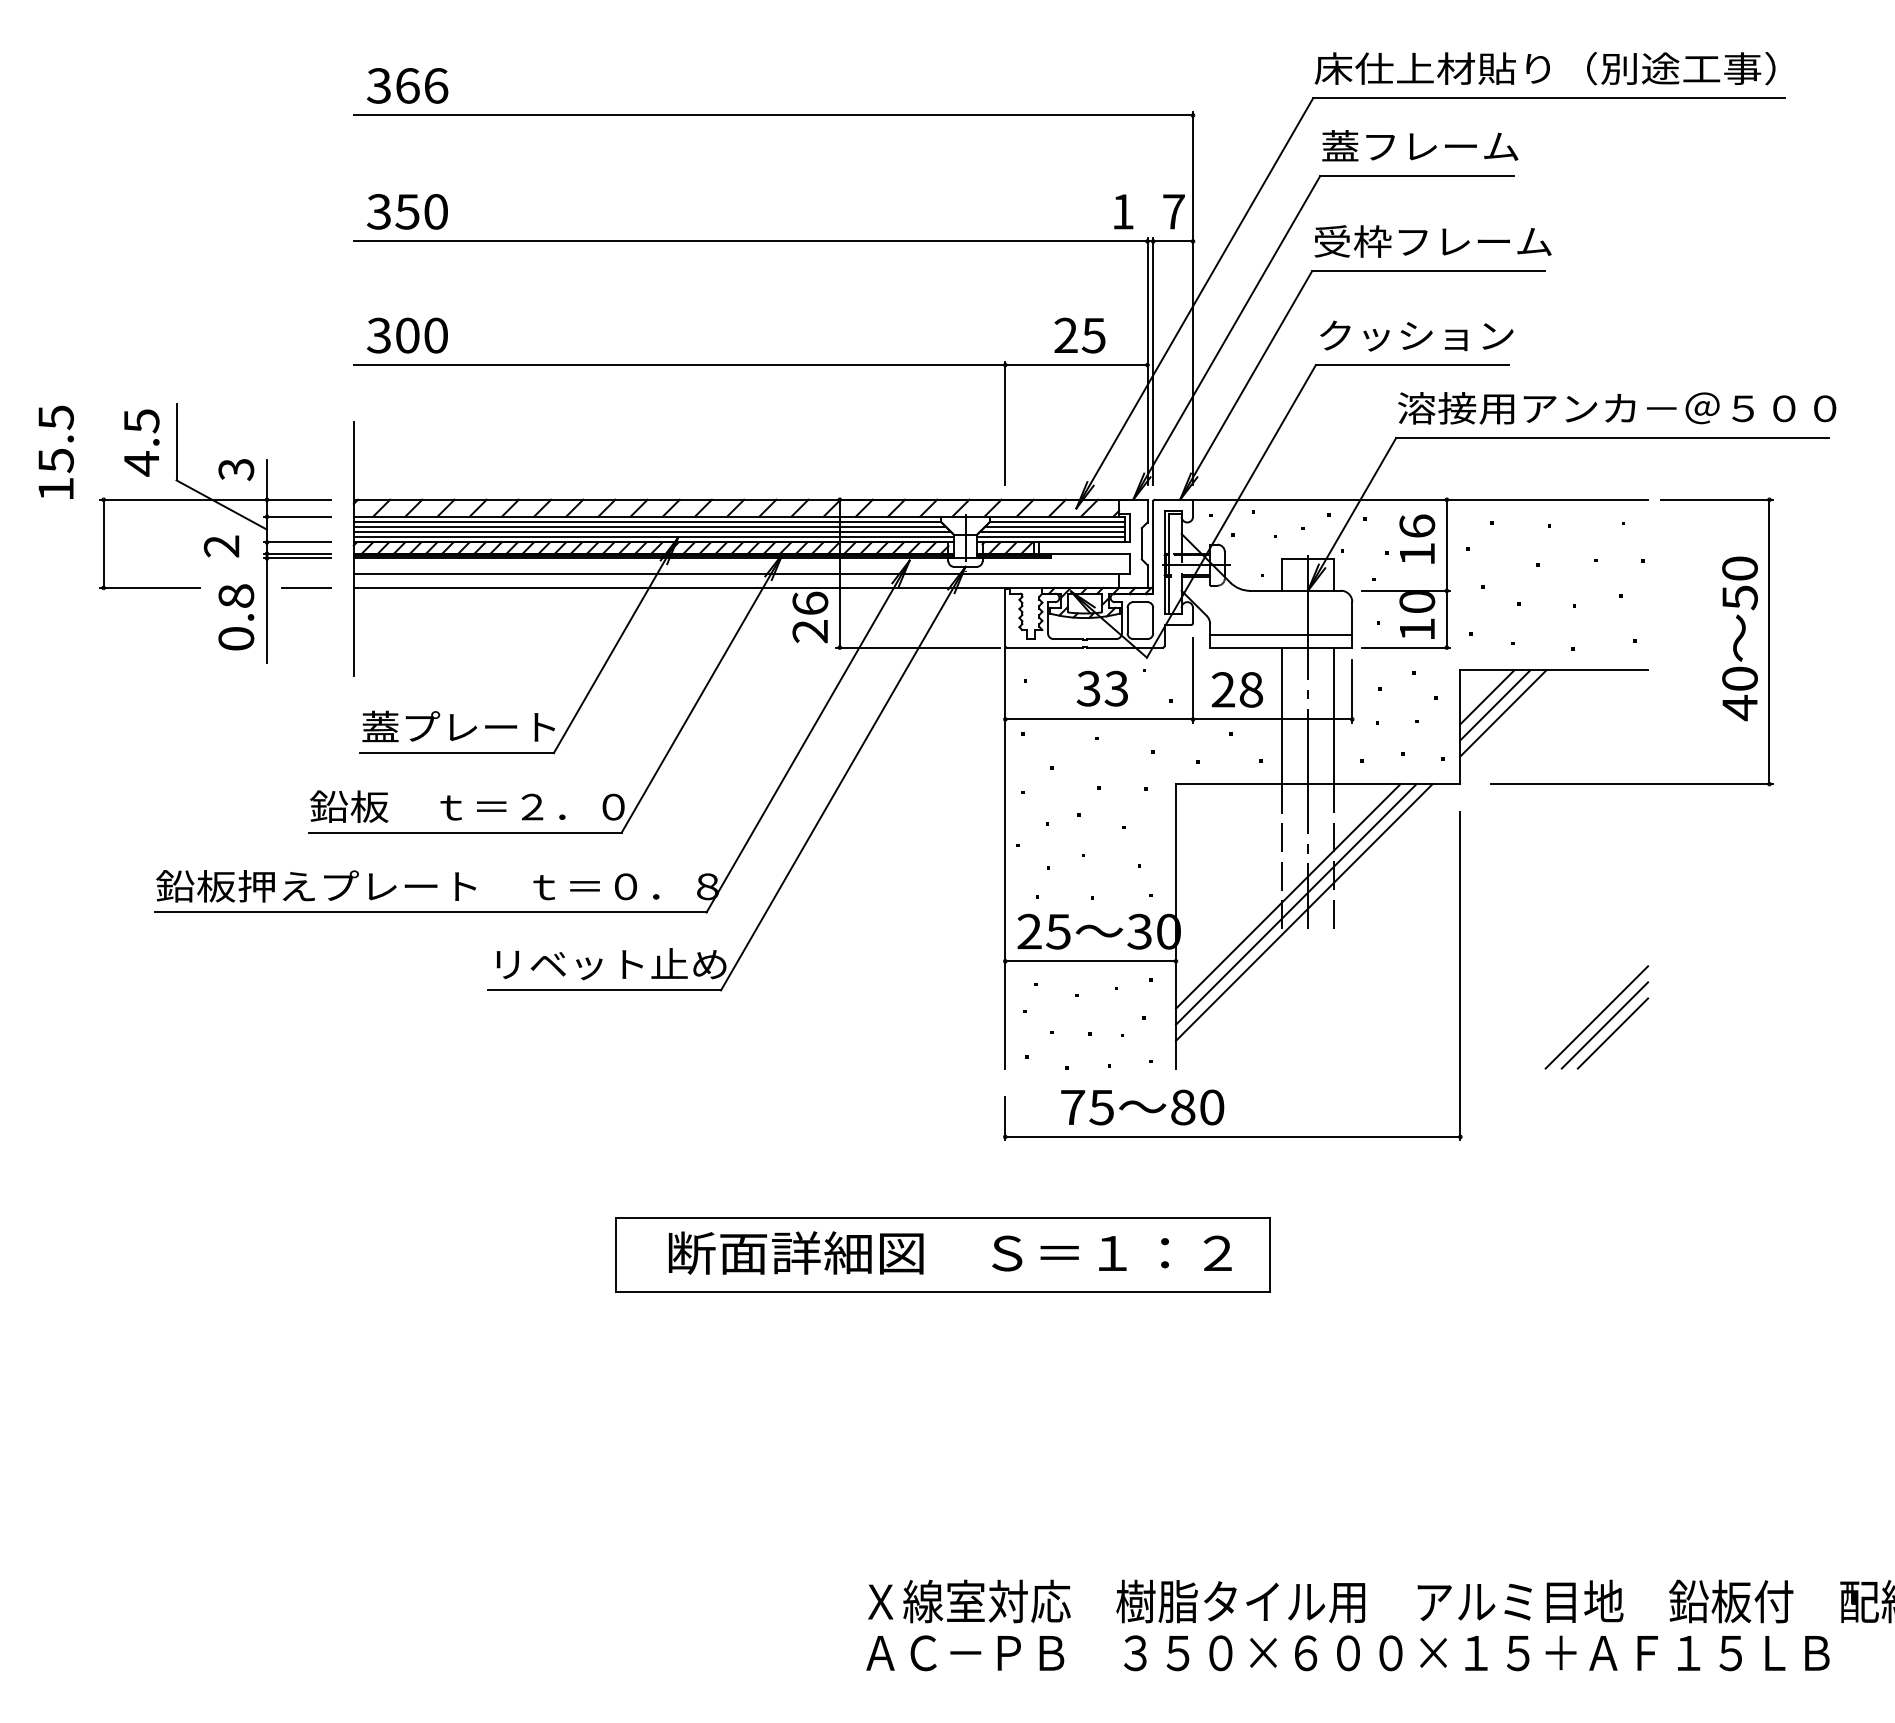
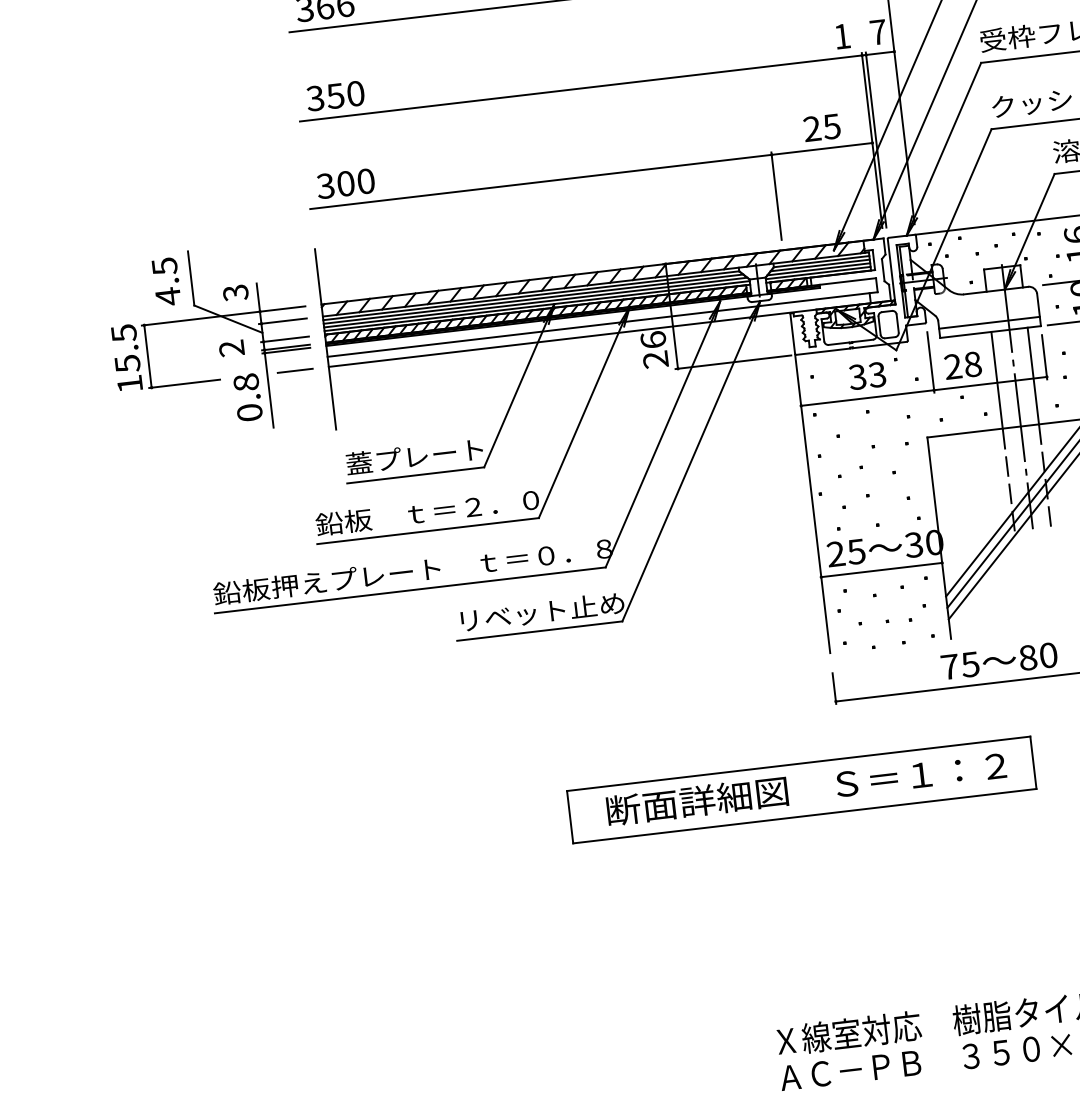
text: (55, 451) -> (126, 357), moved
text: (1142, 1107) -> (999, 661), moved

